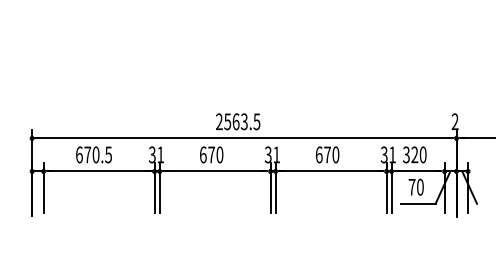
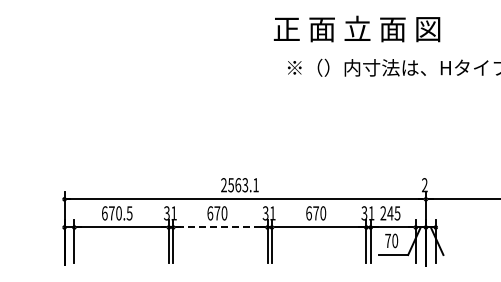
text: (256, 122) -> (255, 185), 2563.5 -> 2563.1
text: (414, 155) -> (390, 213), 320 -> 245
line: (215, 171) -> (220, 227), solid -> dashed

